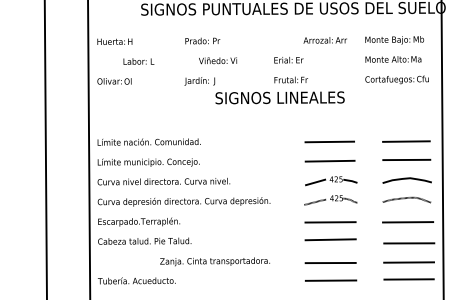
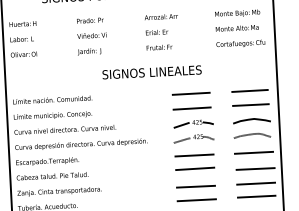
text: (324, 40) -> (160, 17), moved
text: (218, 60) -> (92, 35), moved
text: (138, 61) -> (21, 39), moved
text: (279, 97) -> (151, 72), moved
text: (214, 261) -> (59, 191), moved

